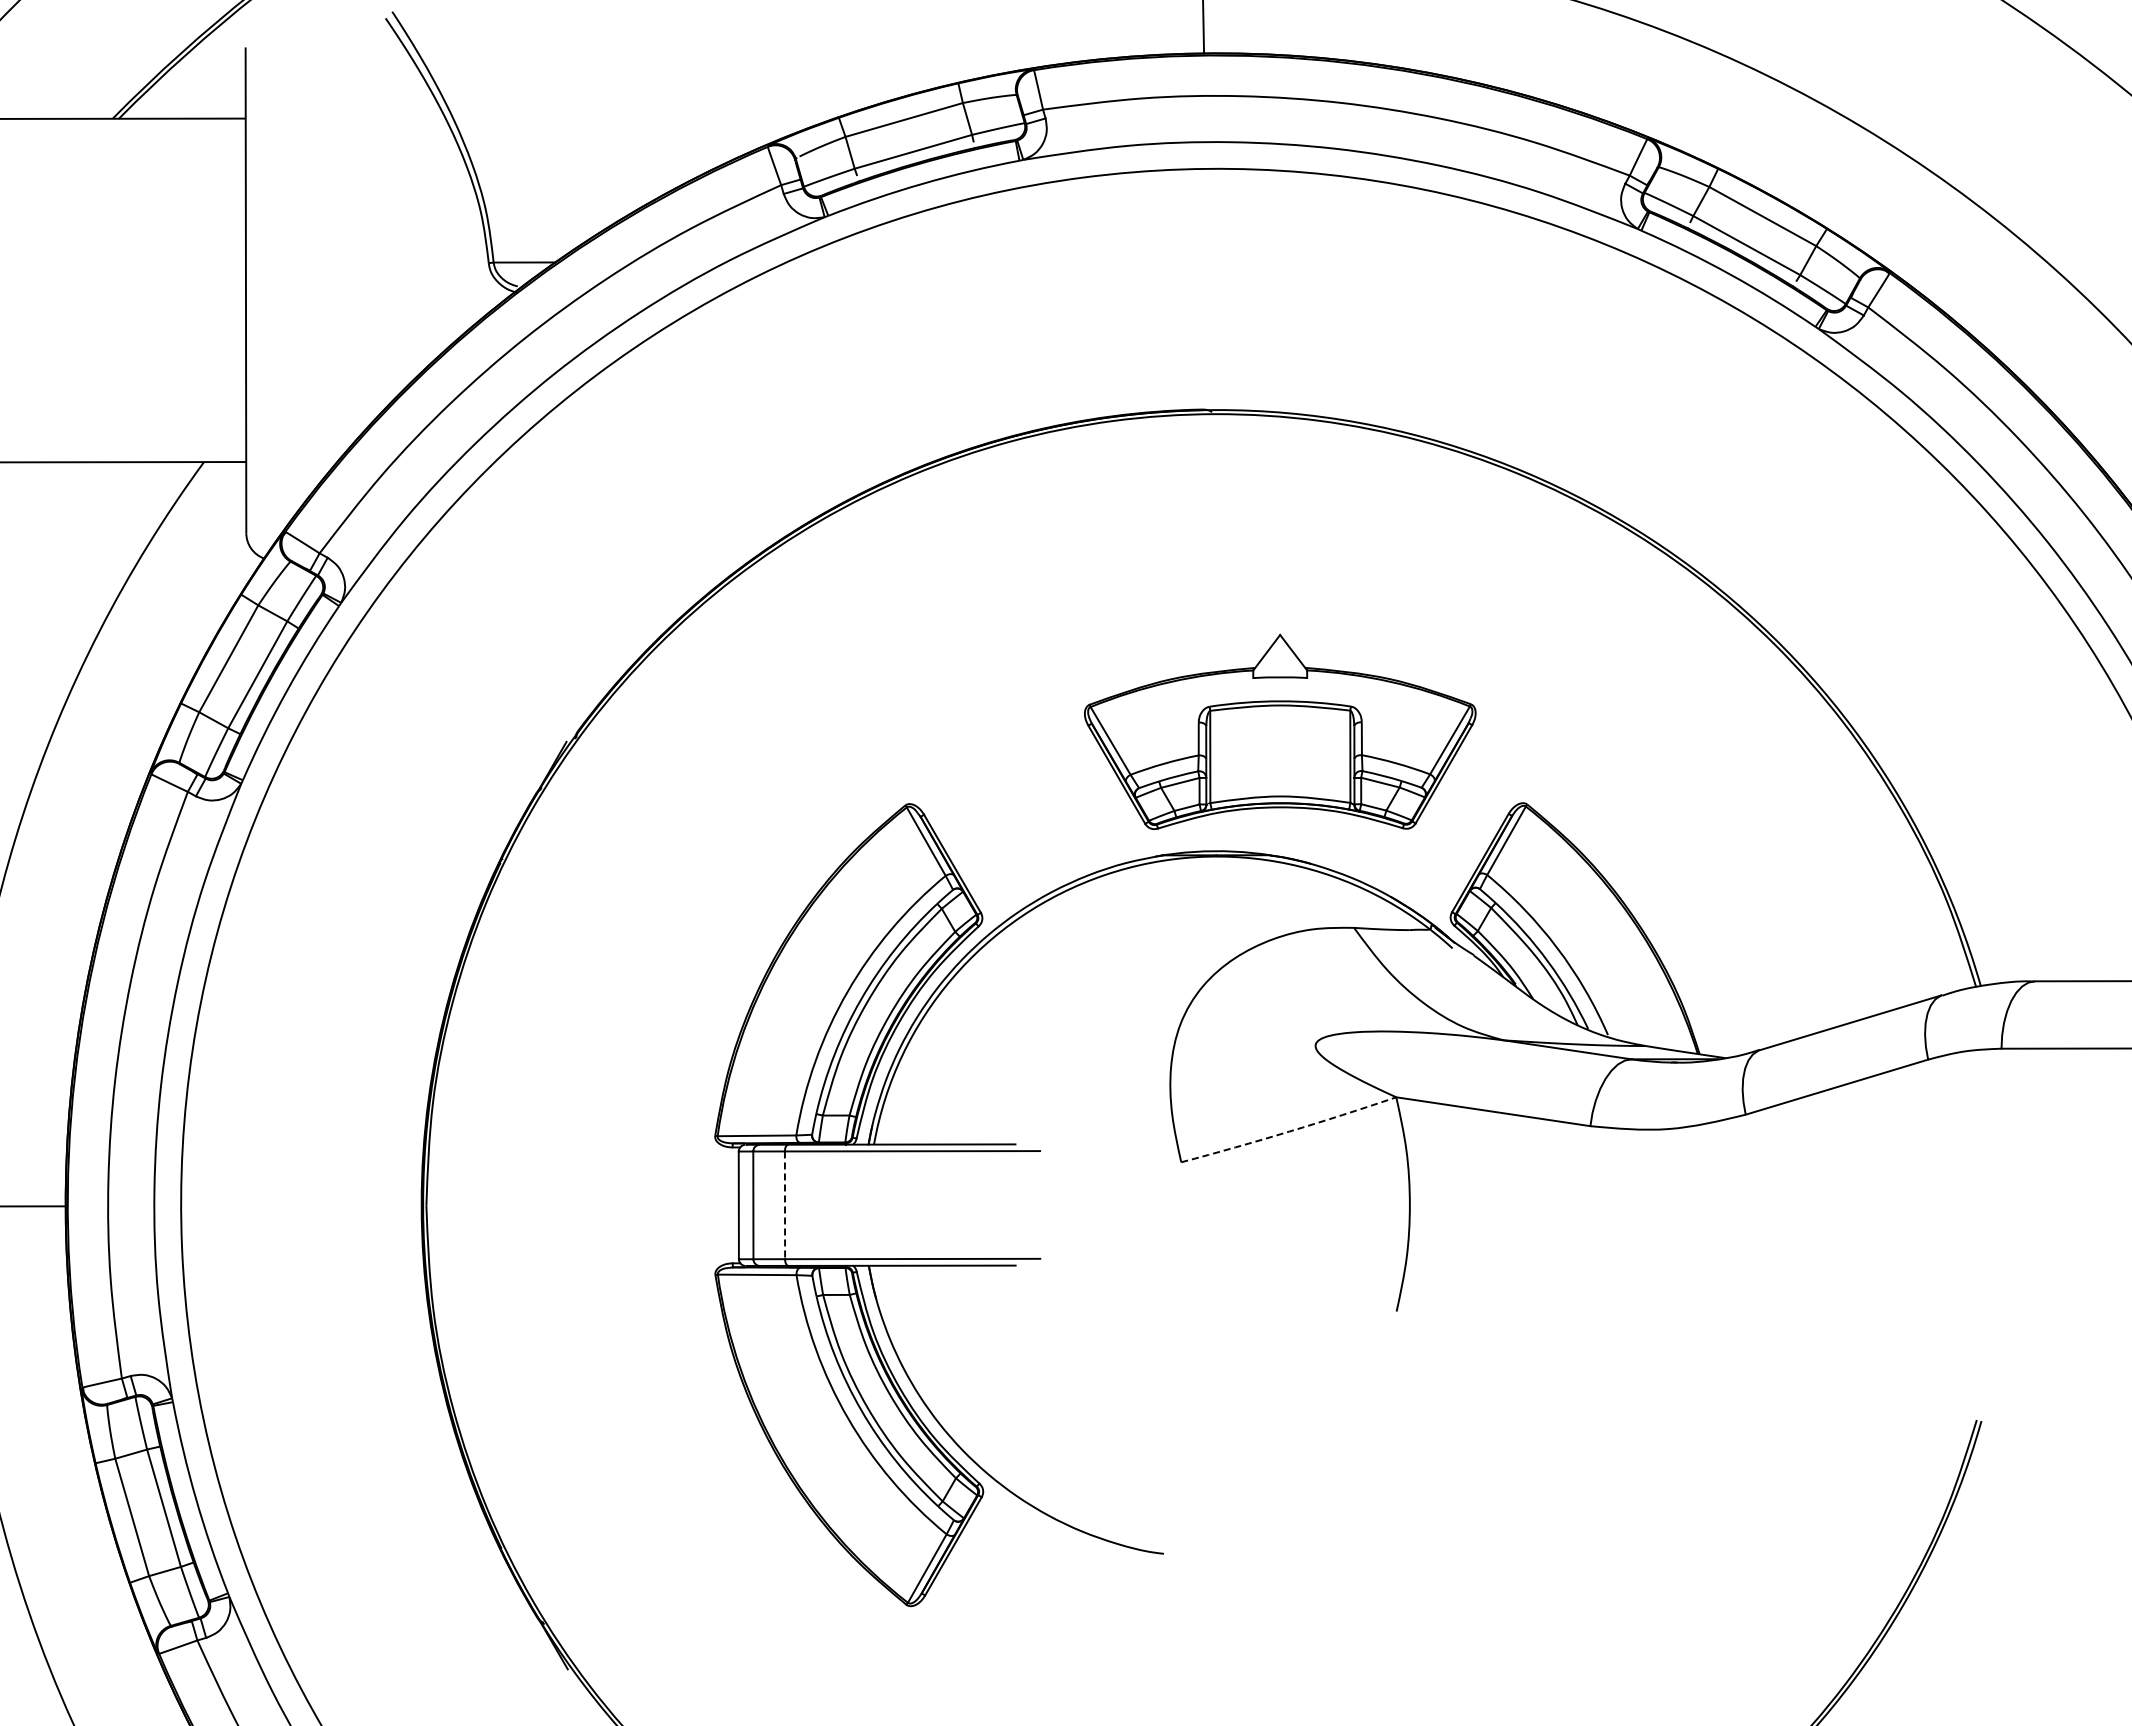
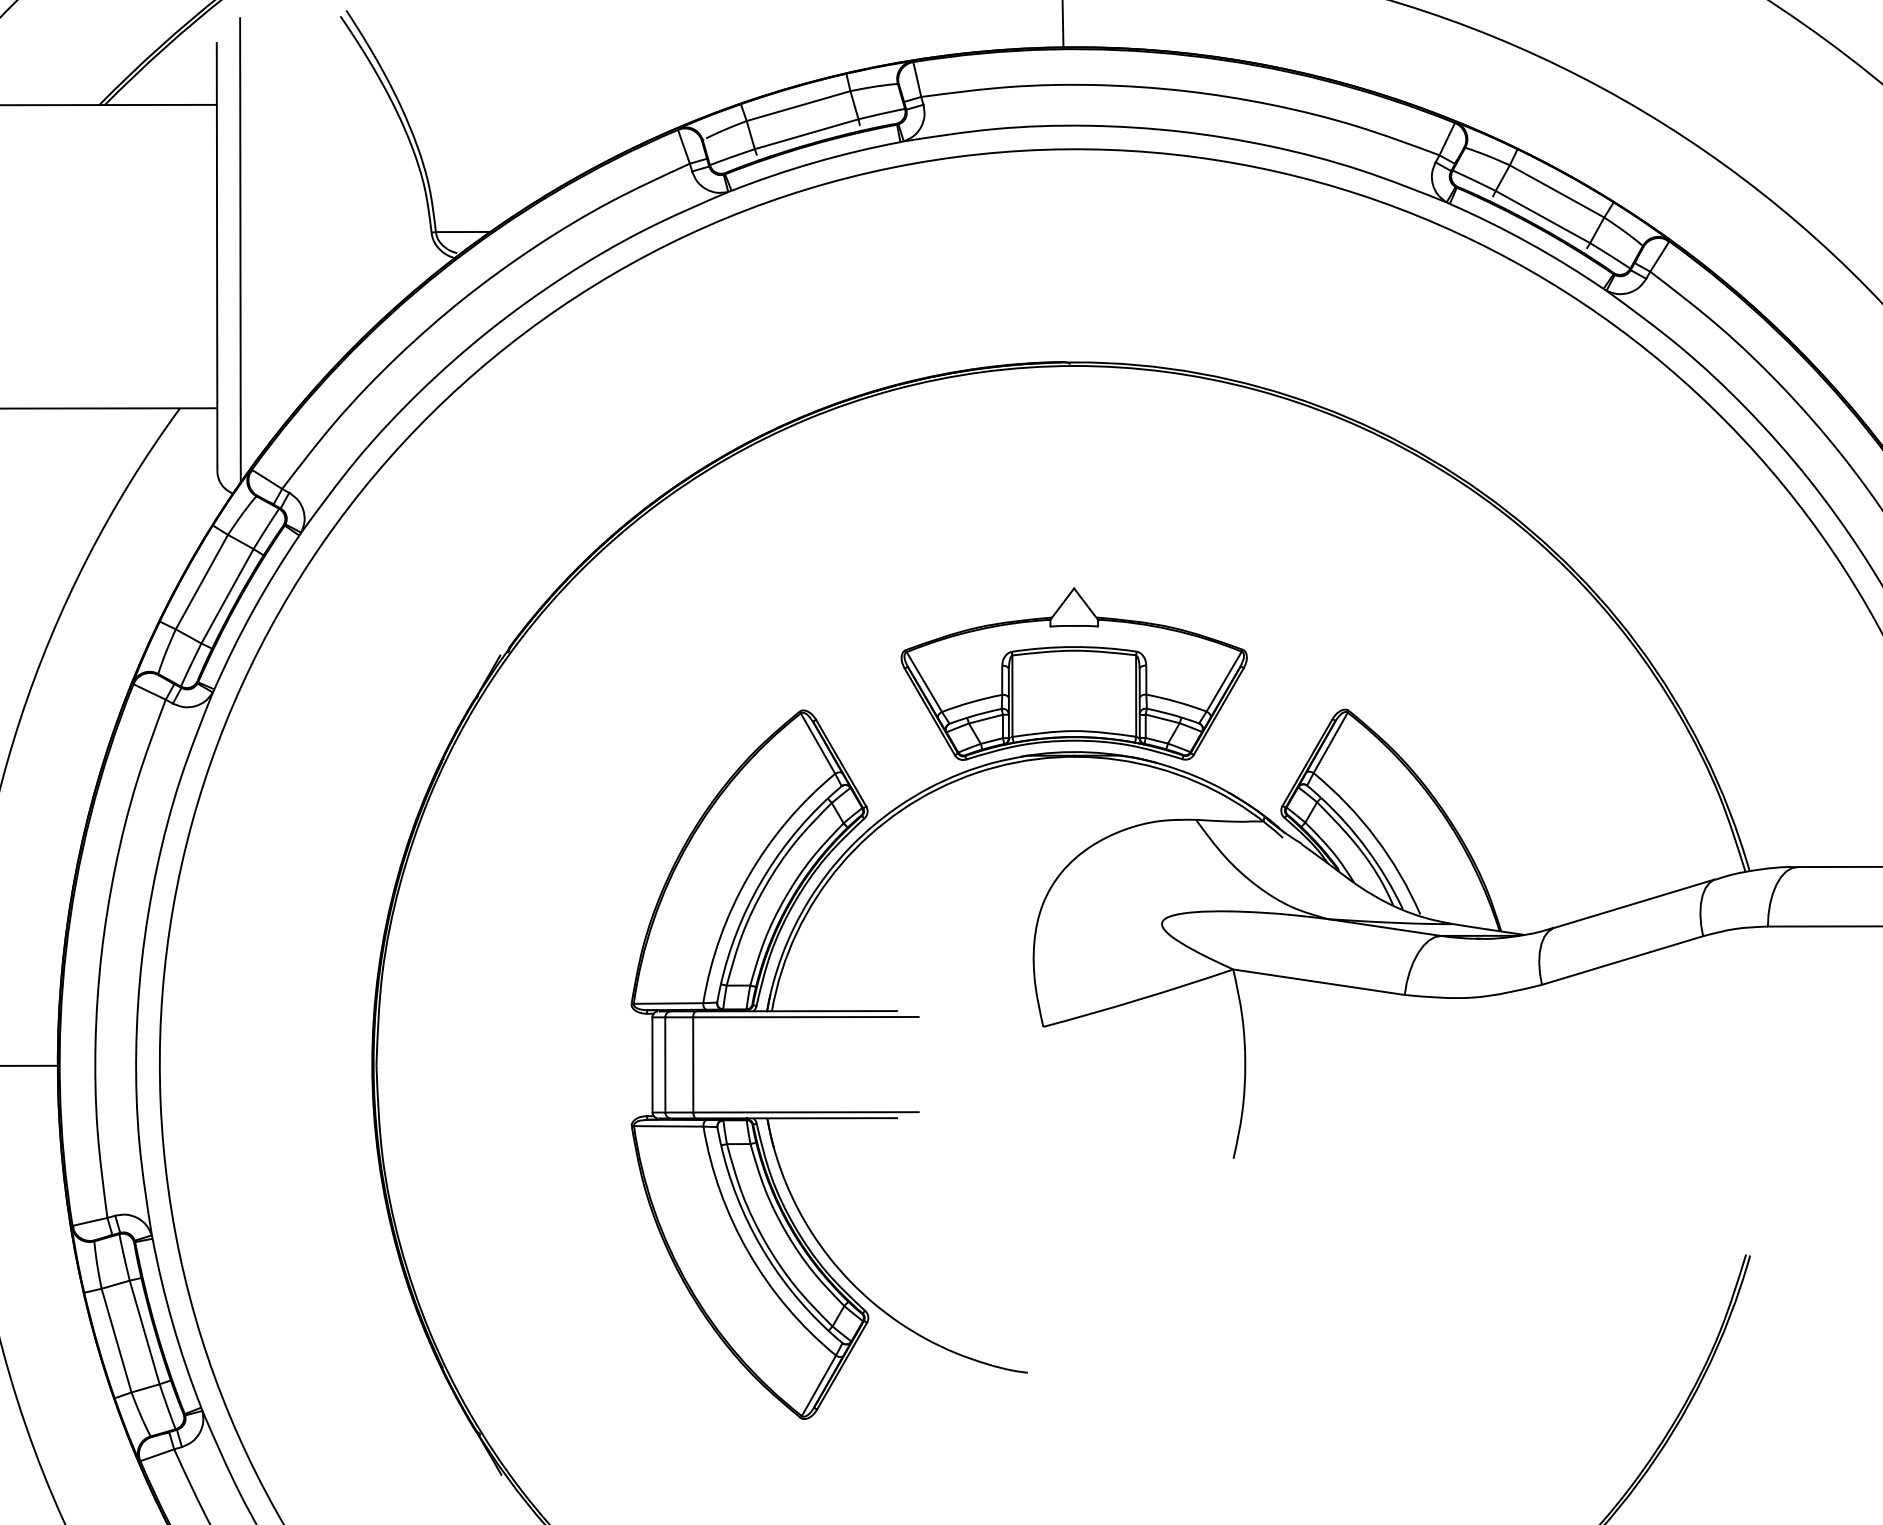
line: (272, 282) -> (240, 249), added
part: (1280, 731) -> (1074, 673), moved
arc: (1289, 1131) -> (1138, 999), dashed -> solid
line: (785, 1205) -> (693, 1065), dashed -> solid

